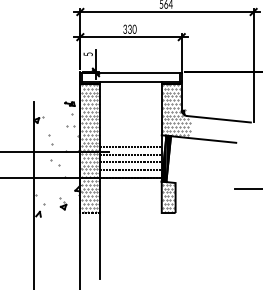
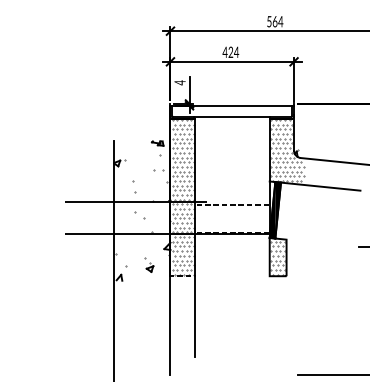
text: (129, 28) -> (230, 51), 330 -> 424
text: (87, 54) -> (179, 82), 5 -> 4
line: (130, 146) -> (231, 195), removed
line: (130, 162) -> (231, 214), removed
line: (130, 169) -> (231, 223), removed

